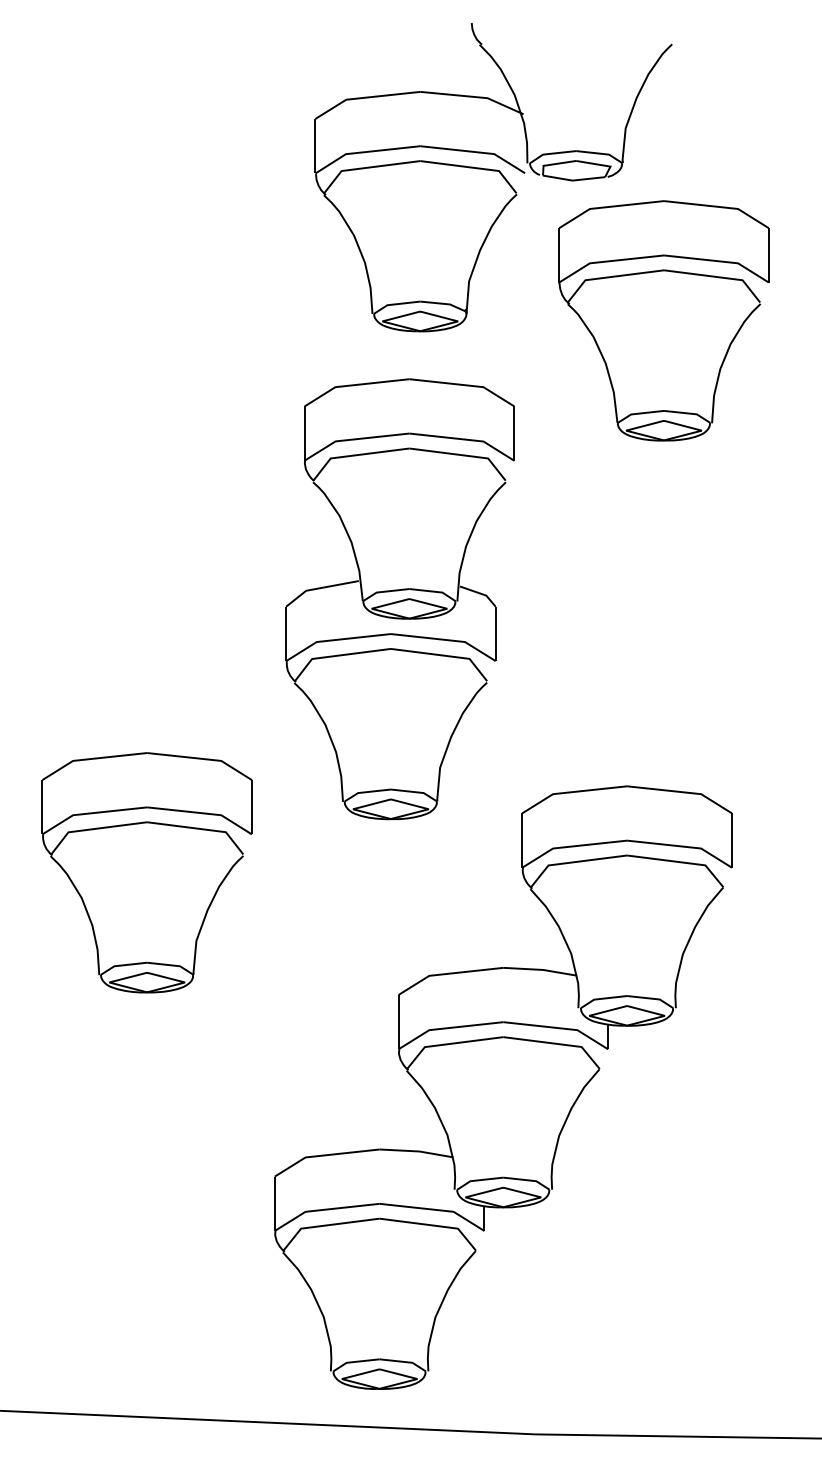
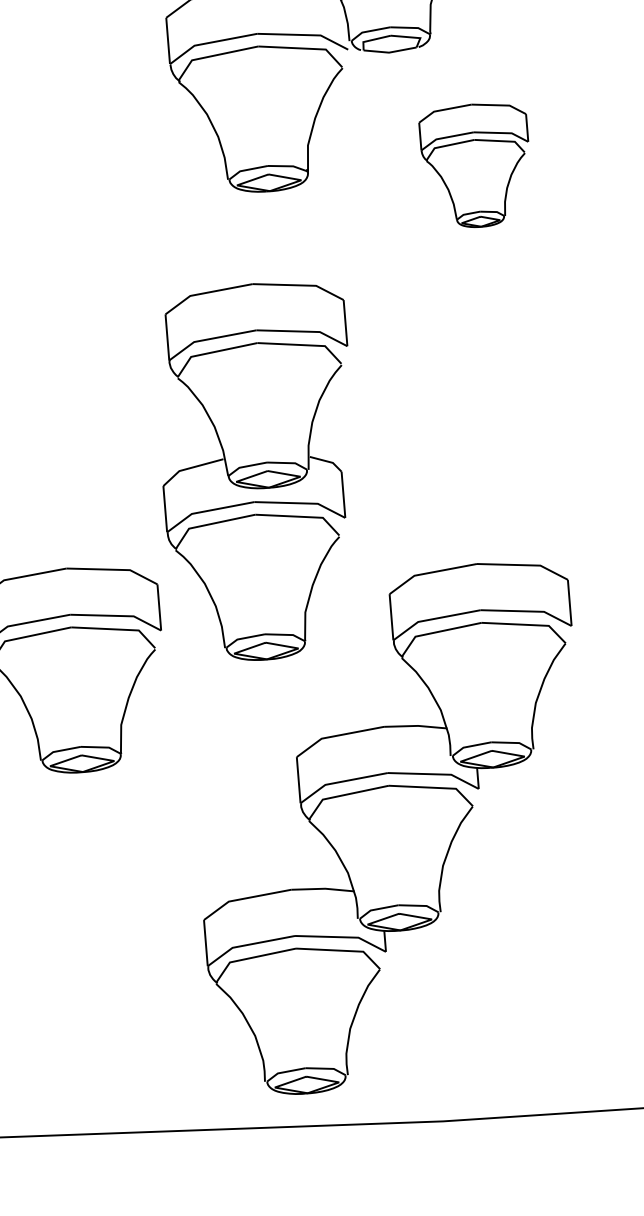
part: (663, 320) -> (475, 165), size x0.6
part: (399, 599) -> (259, 472), moved

